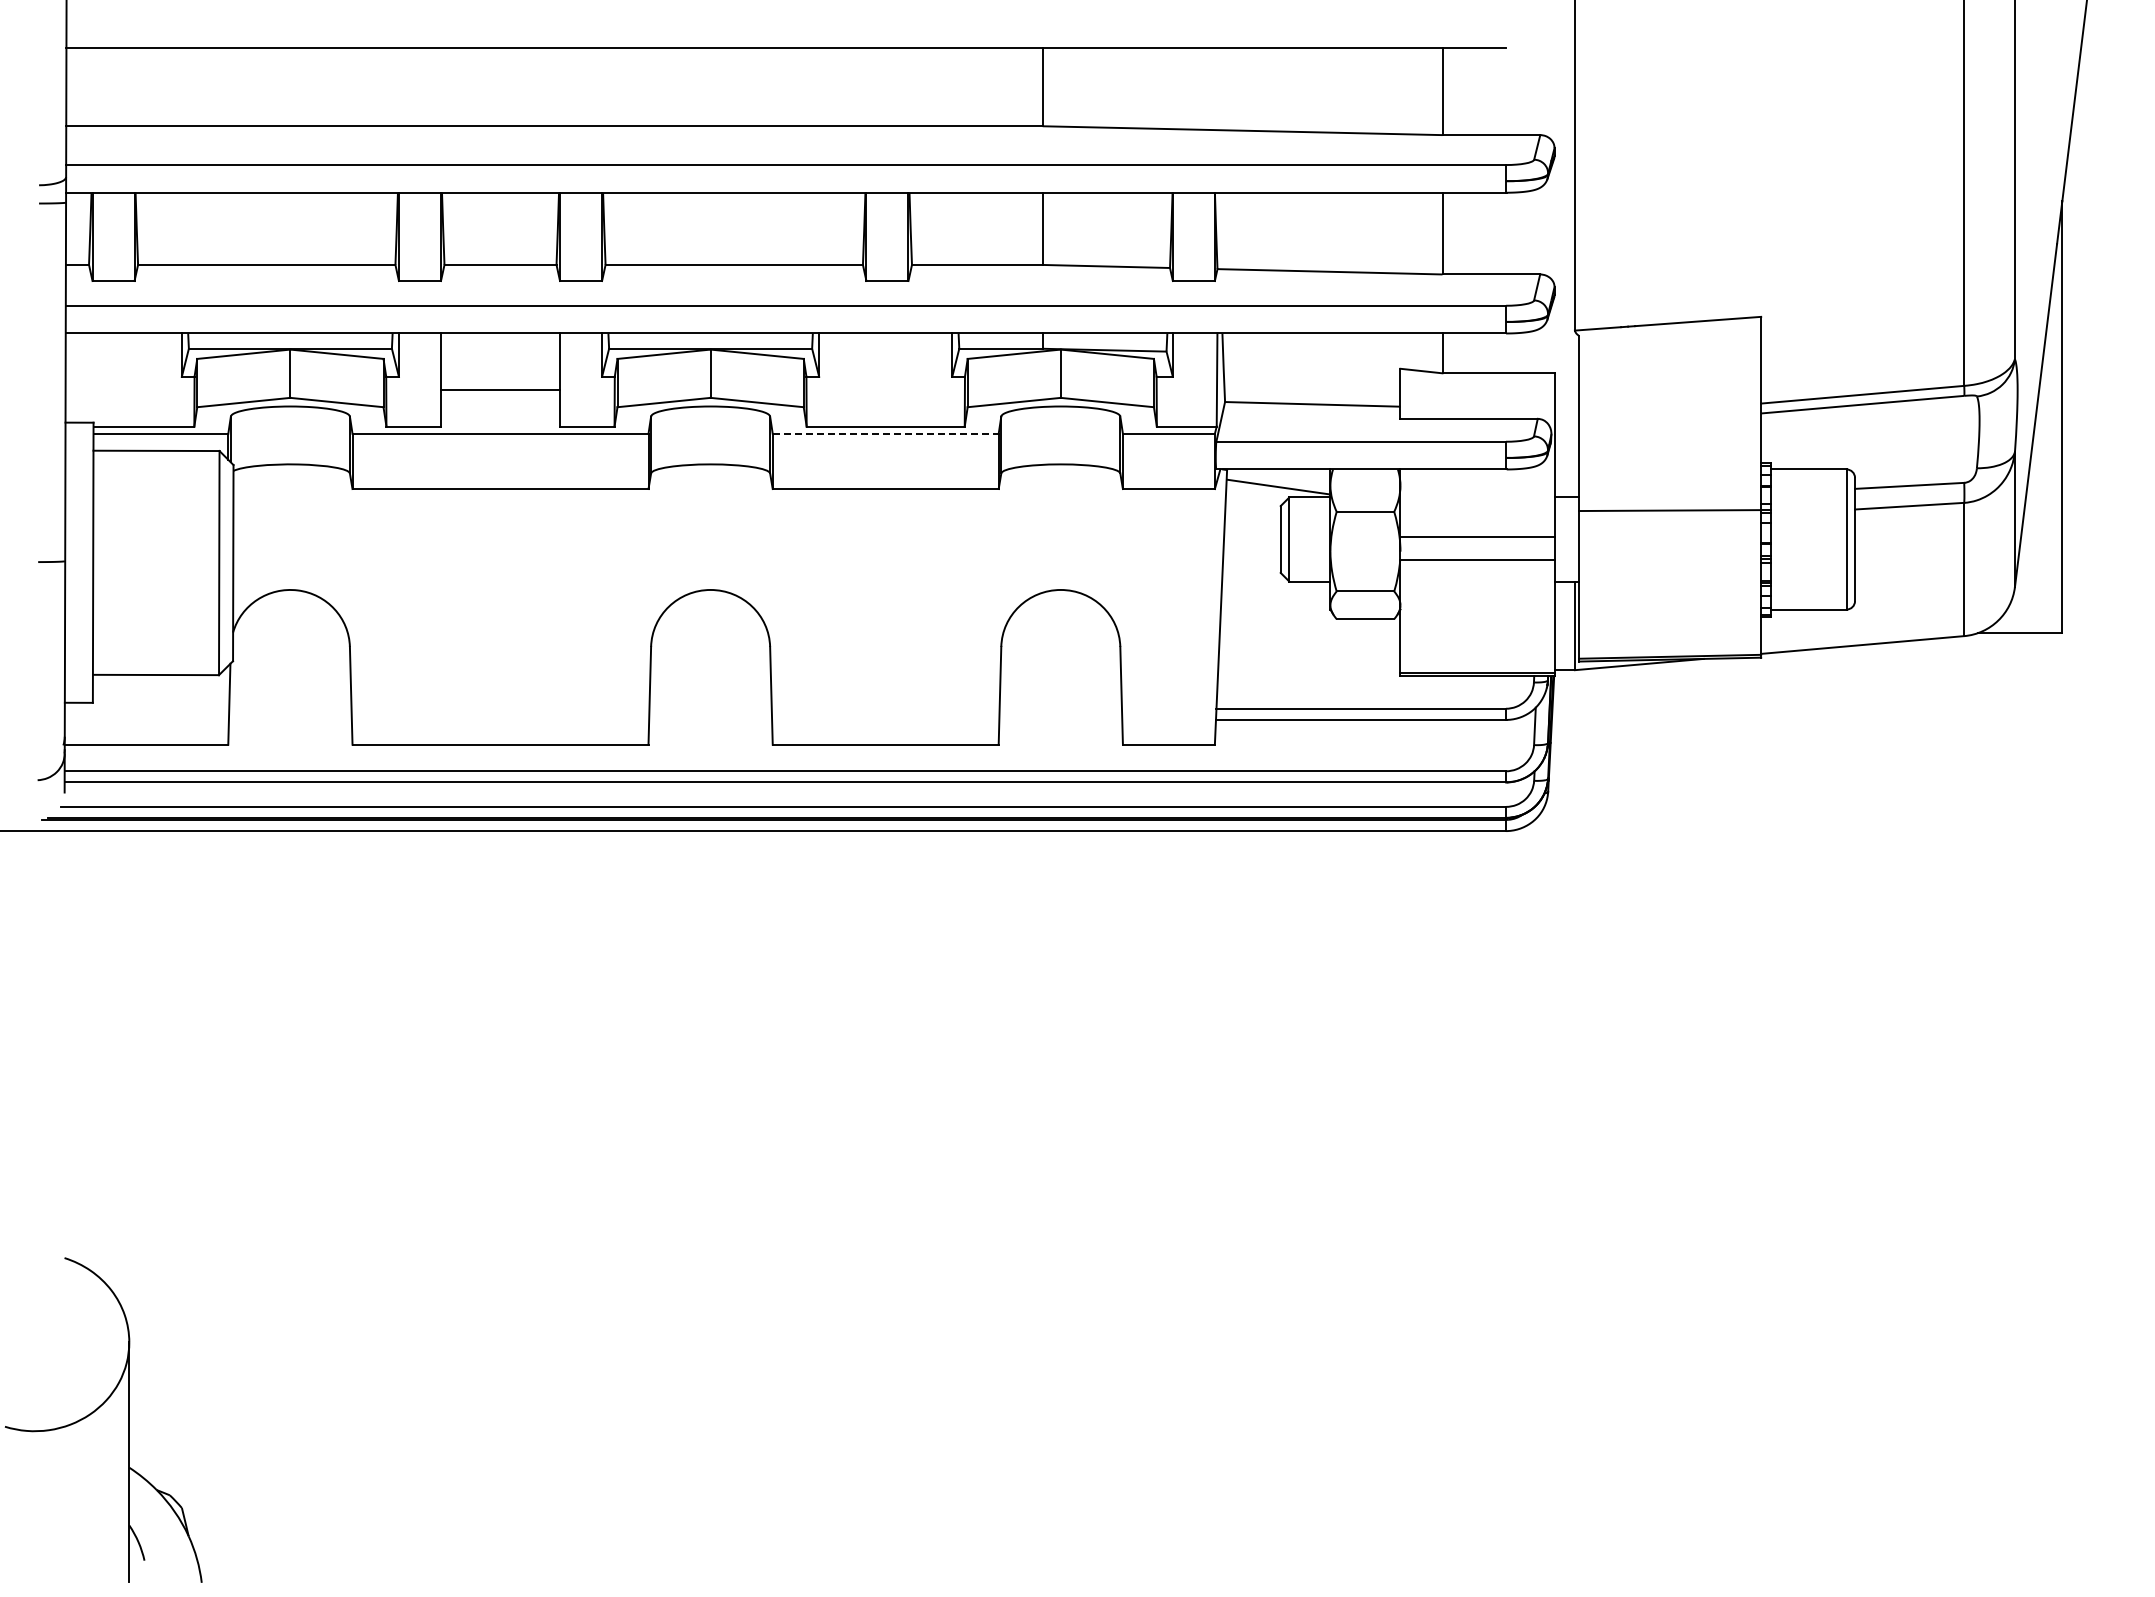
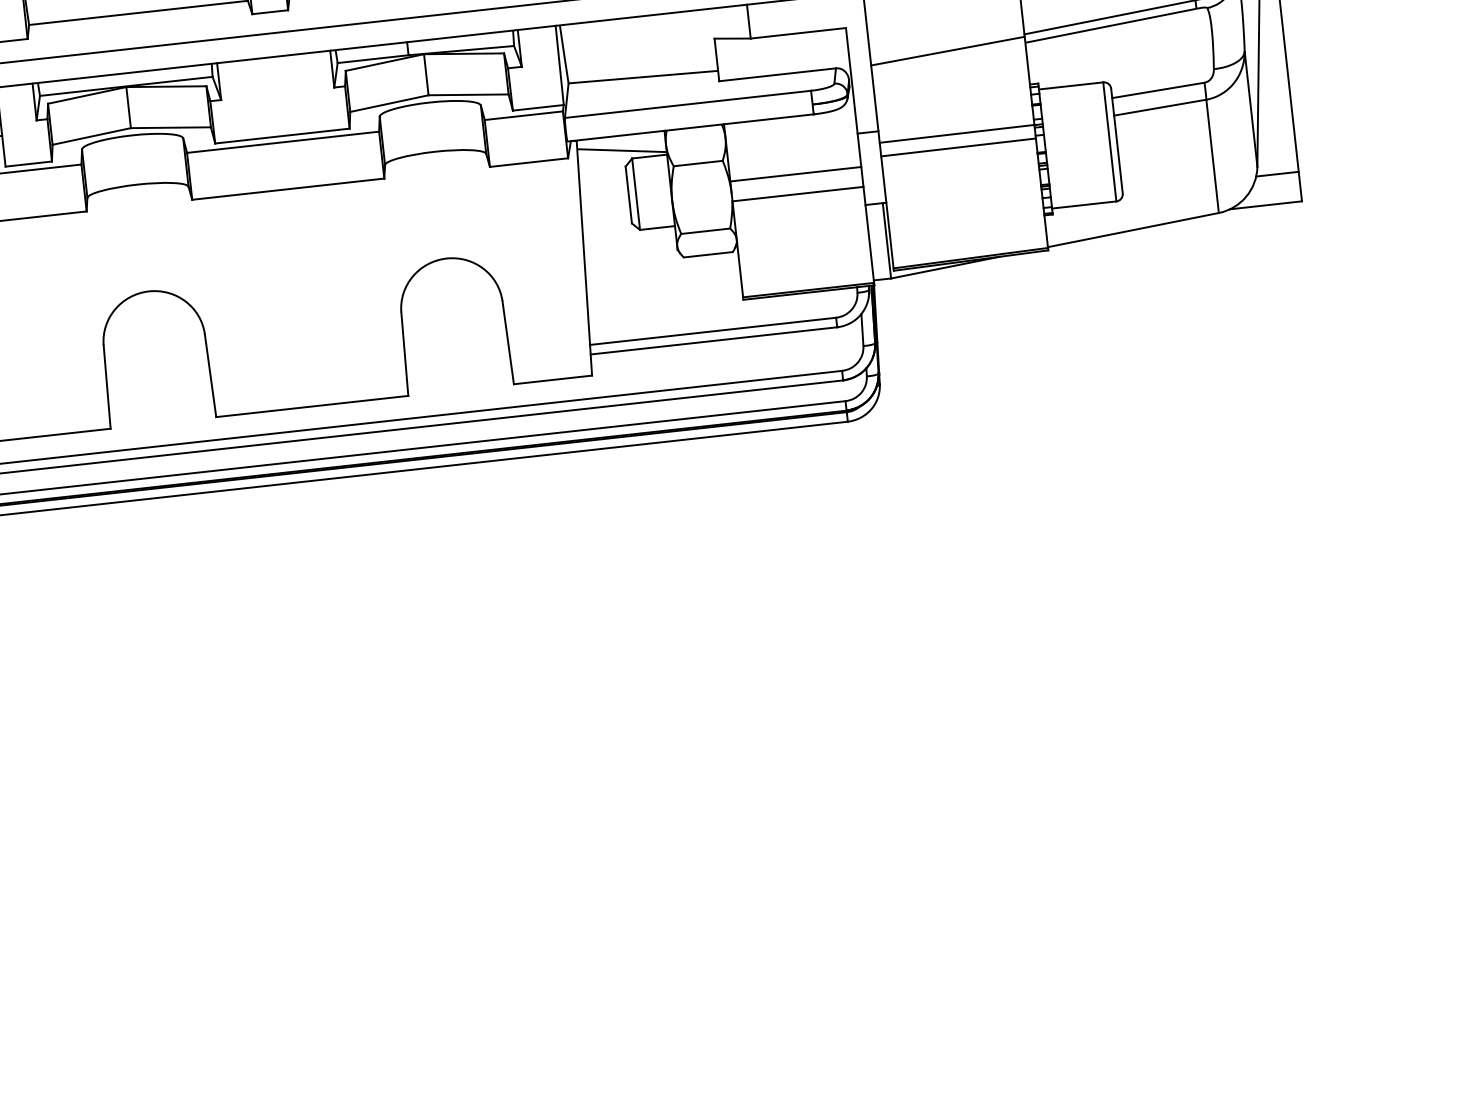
line: (1670, 413) -> (948, 51), added
line: (885, 433) -> (282, 142), dashed -> solid
line: (1670, 526) -> (958, 147), added
line: (2037, 598) -> (1277, 174), added

